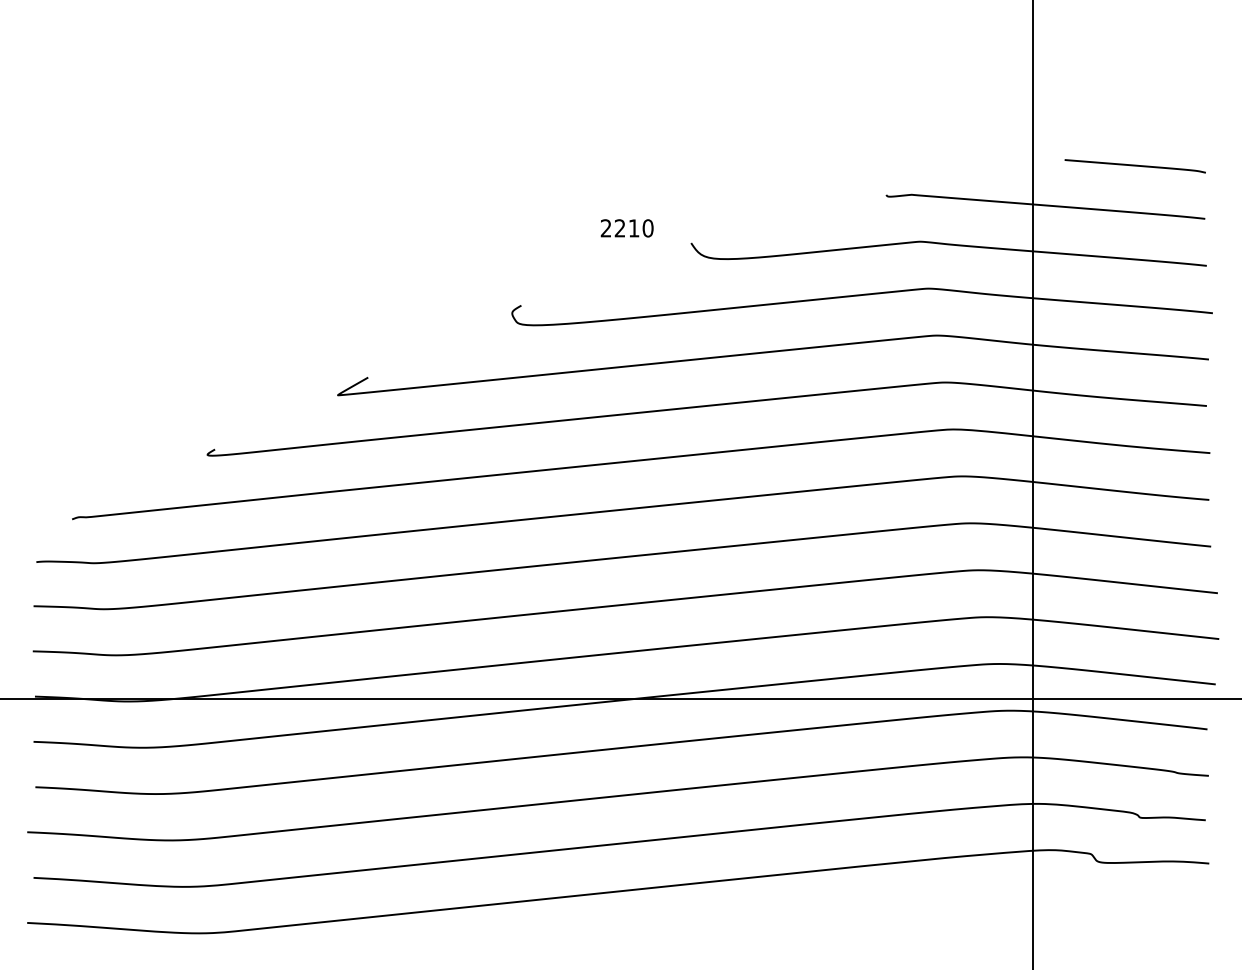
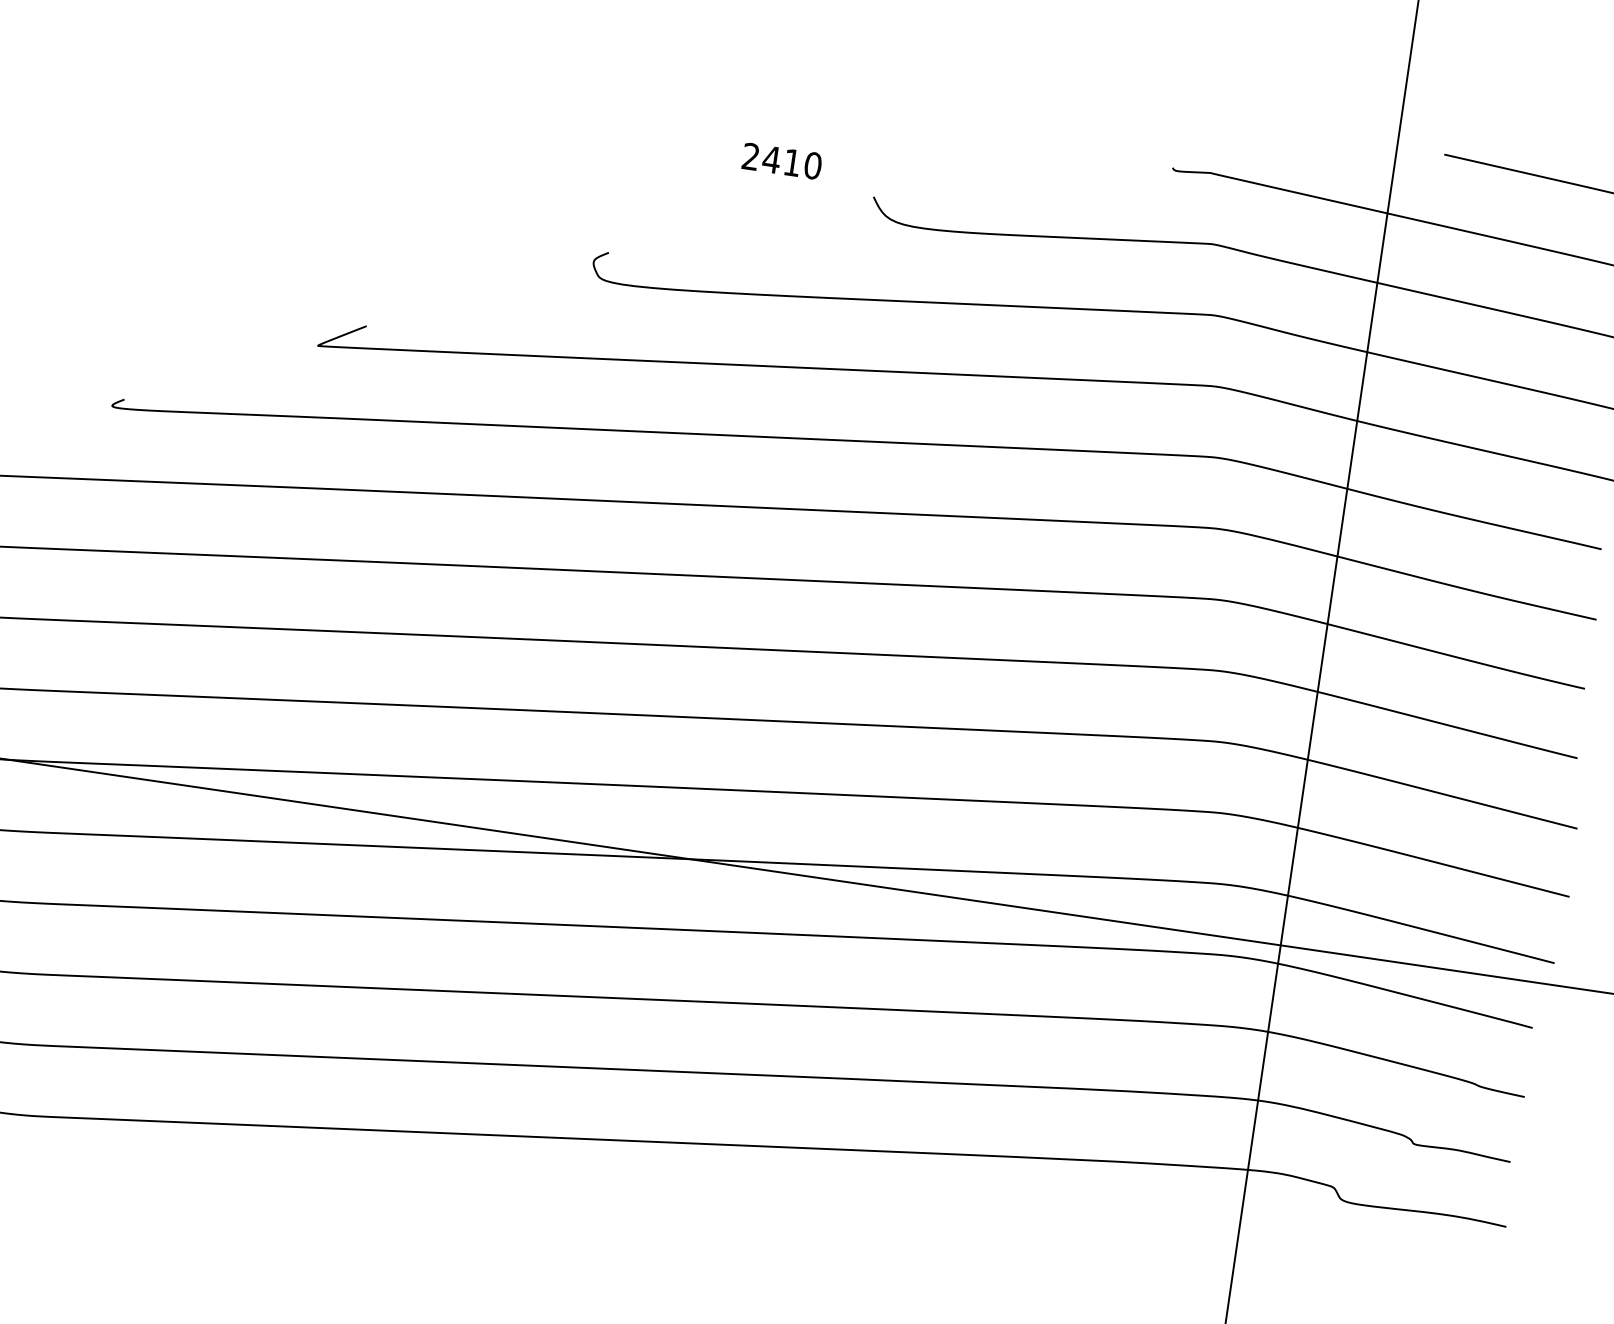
text: (619, 228) -> (770, 159), 2210 -> 2410

